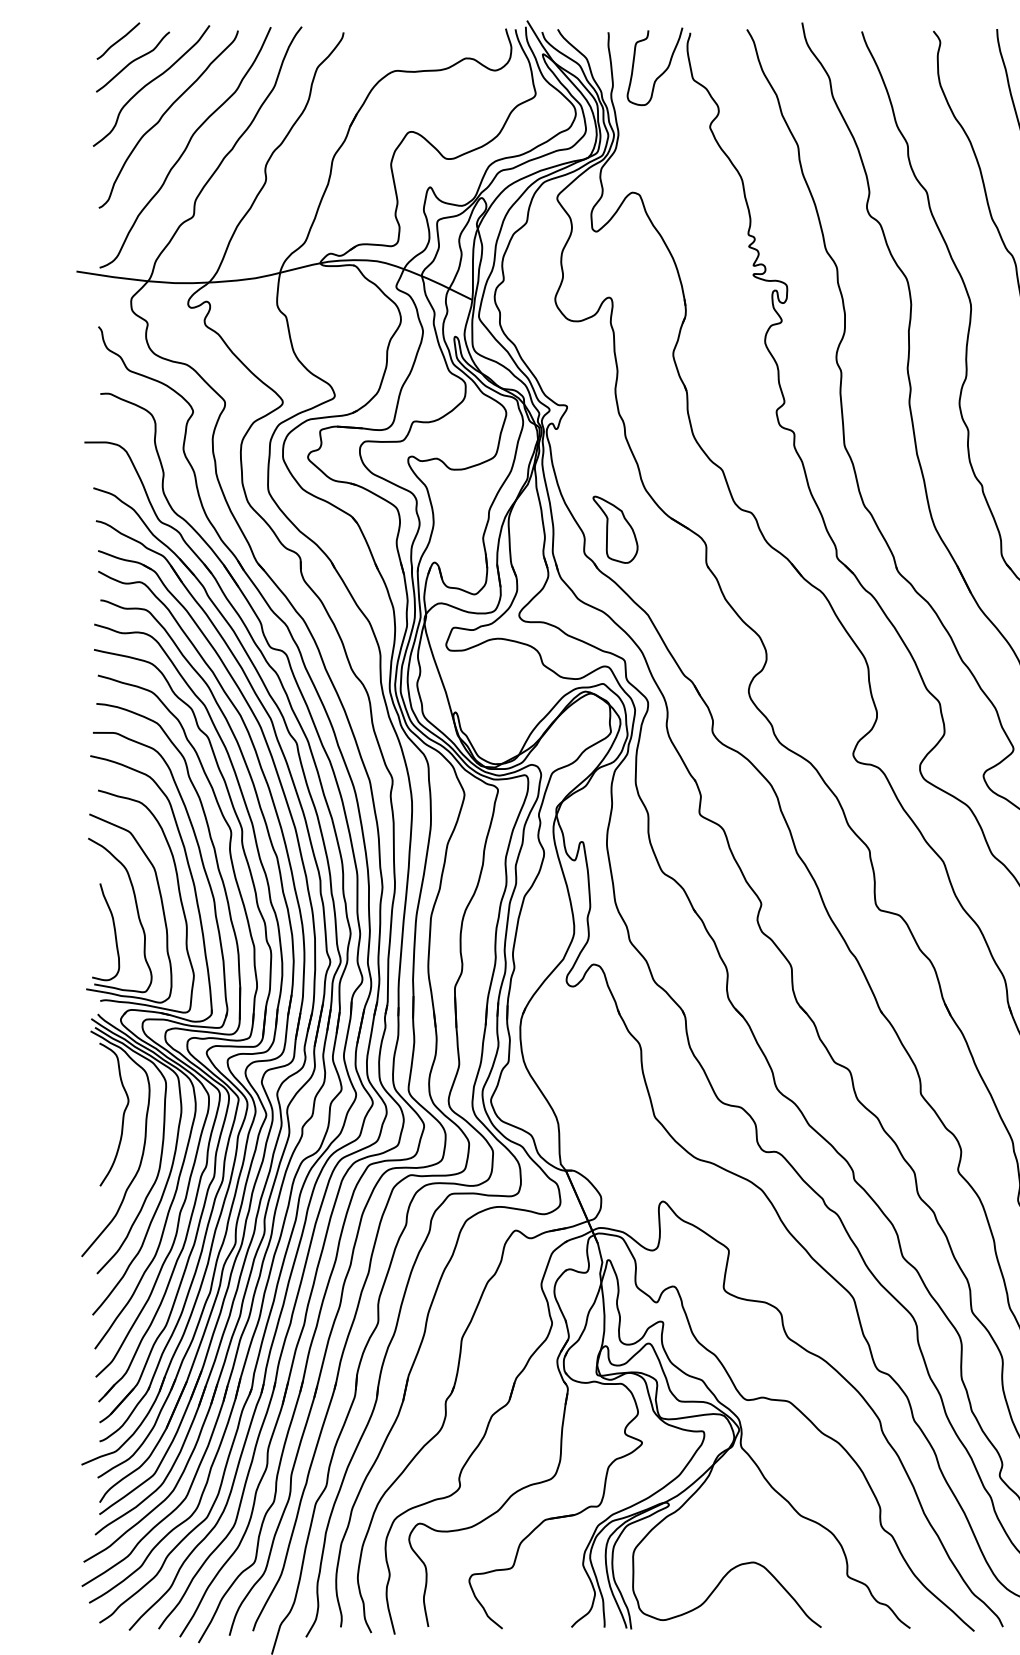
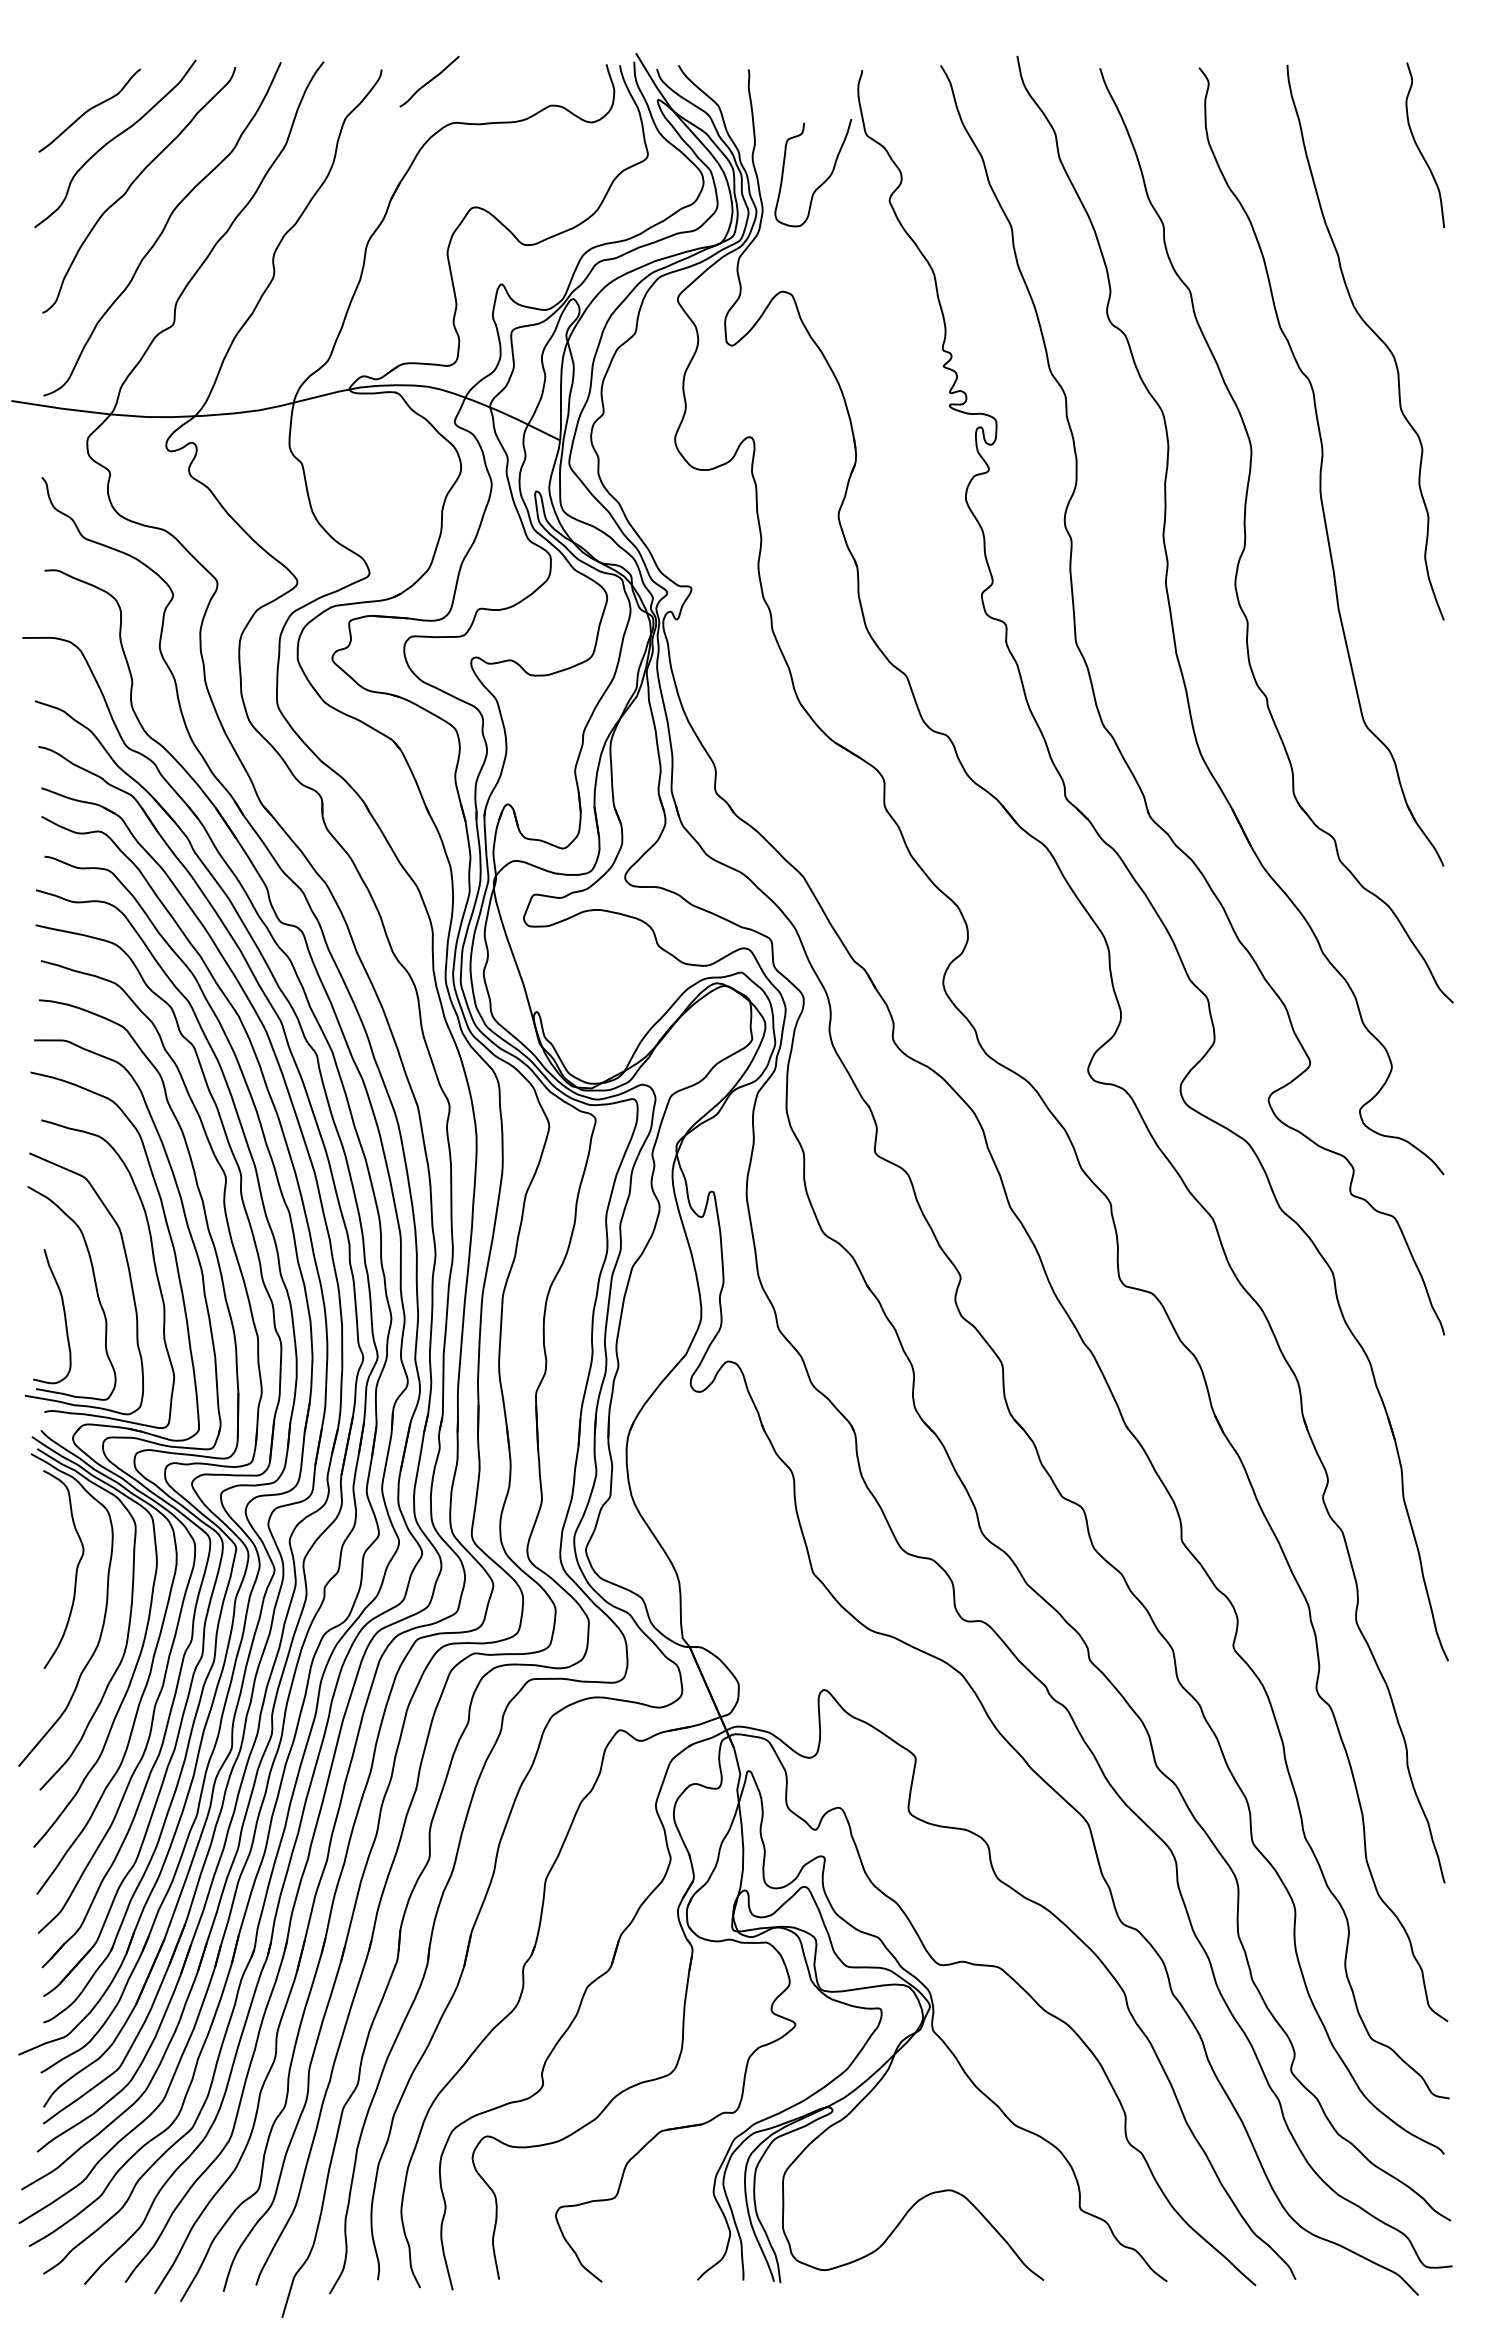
curve: (118, 41) -> (429, 81), moved
curve: (661, 73) -> (822, 182), moved
part: (615, 529) -> (758, 758), removed

